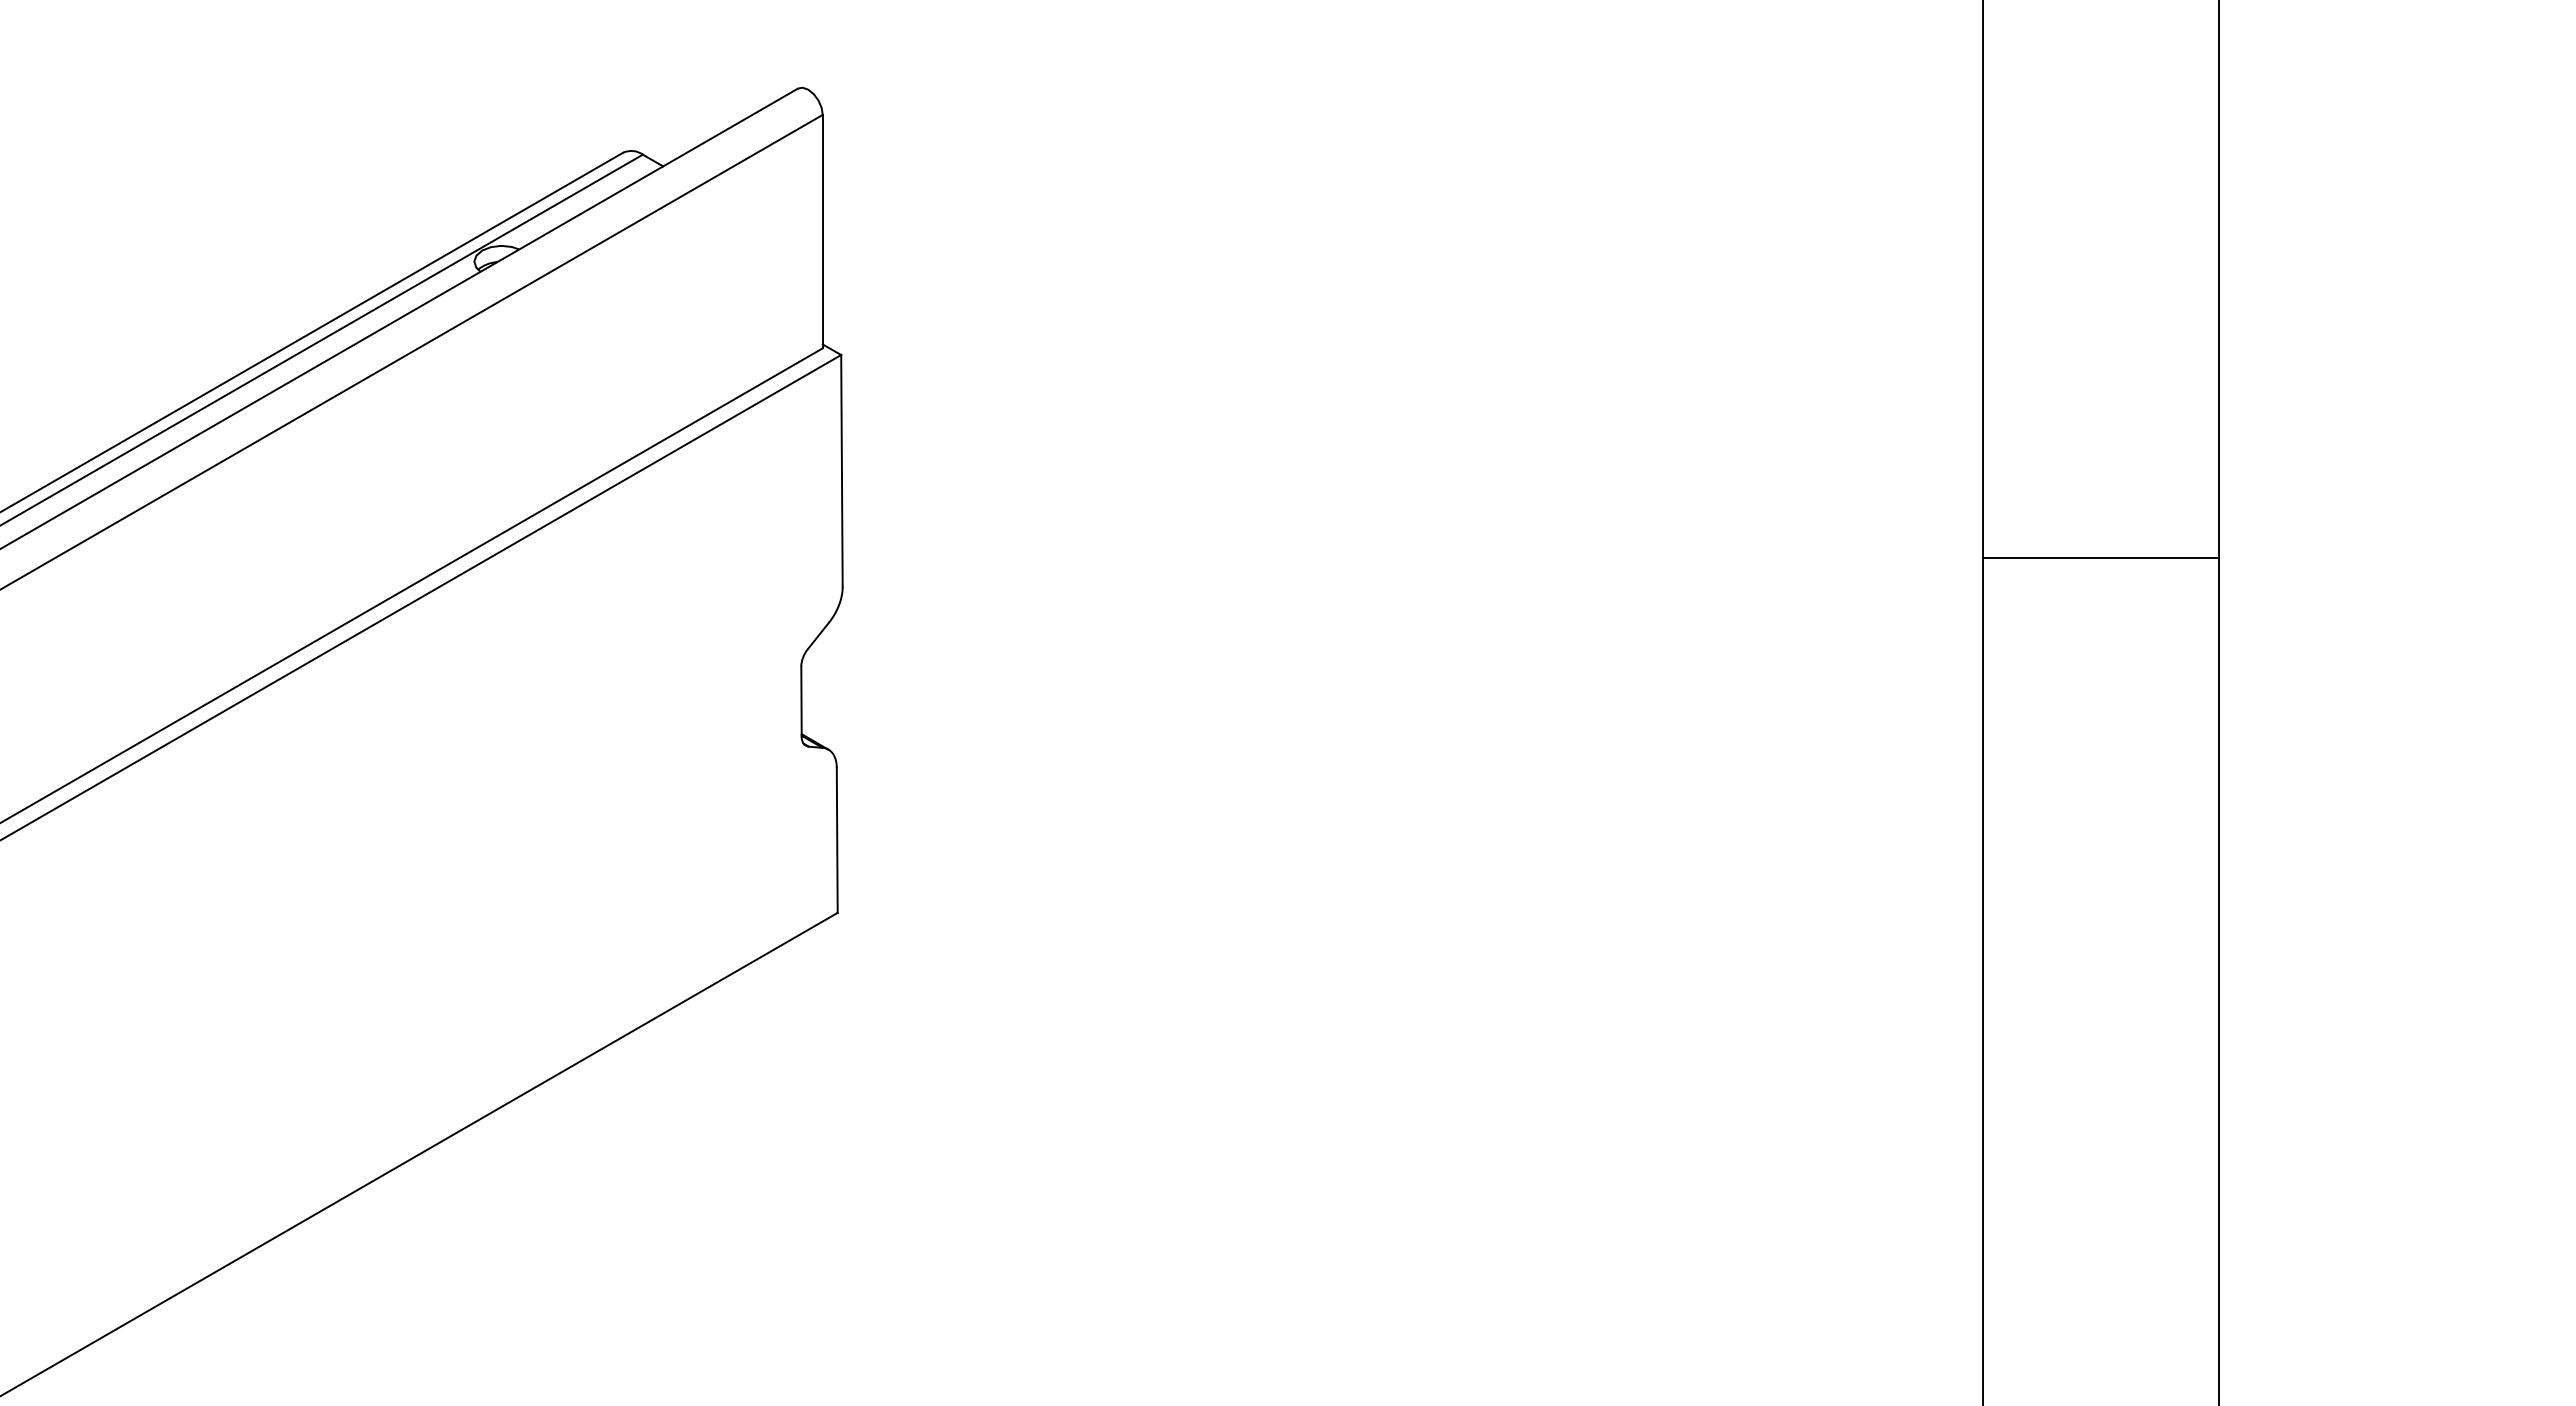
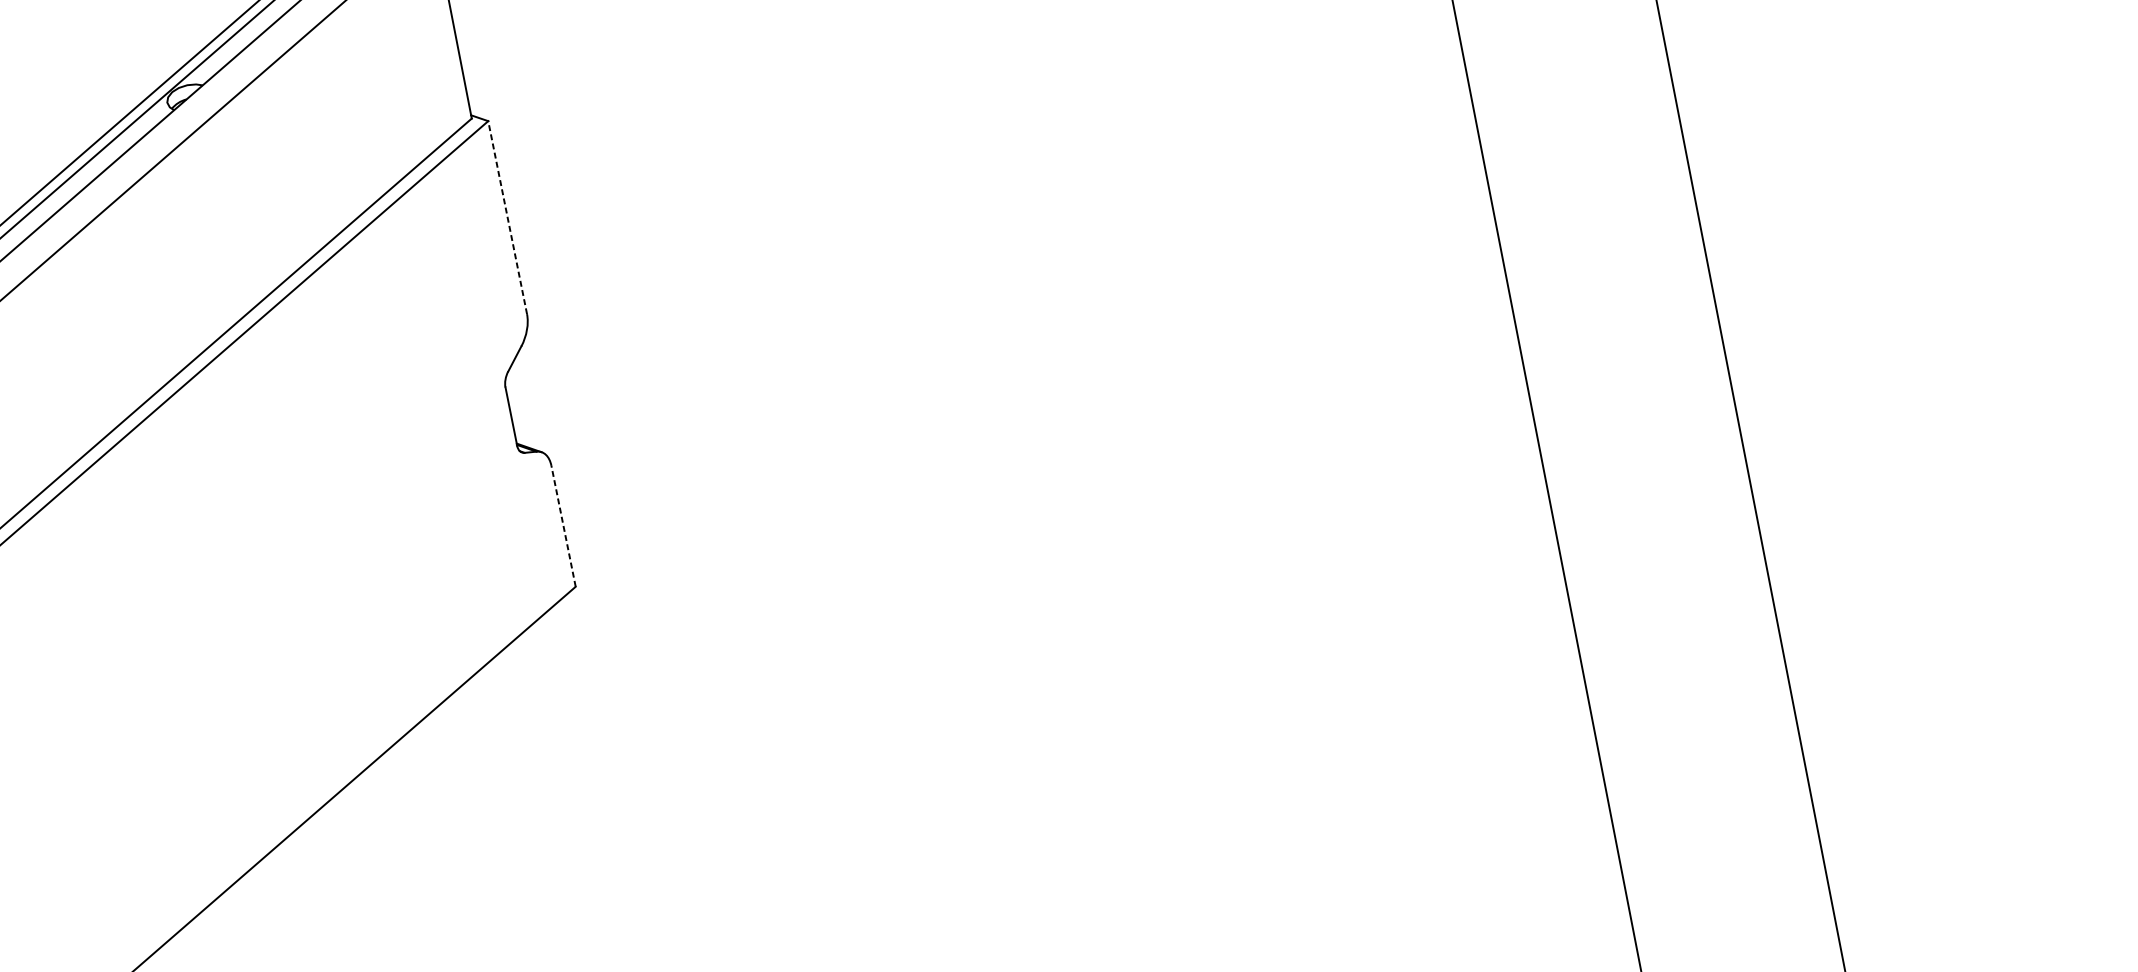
line: (841, 470) -> (507, 217), solid -> dashed
line: (2100, 557) -> (1570, 85), removed
line: (837, 840) -> (563, 526), solid -> dashed

